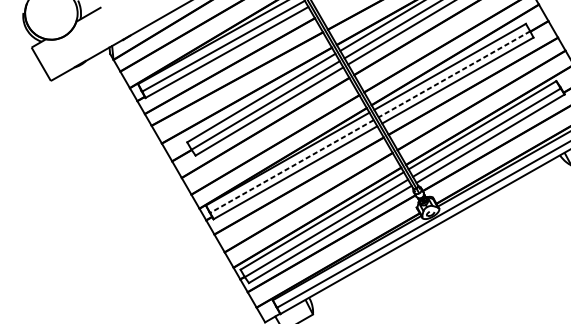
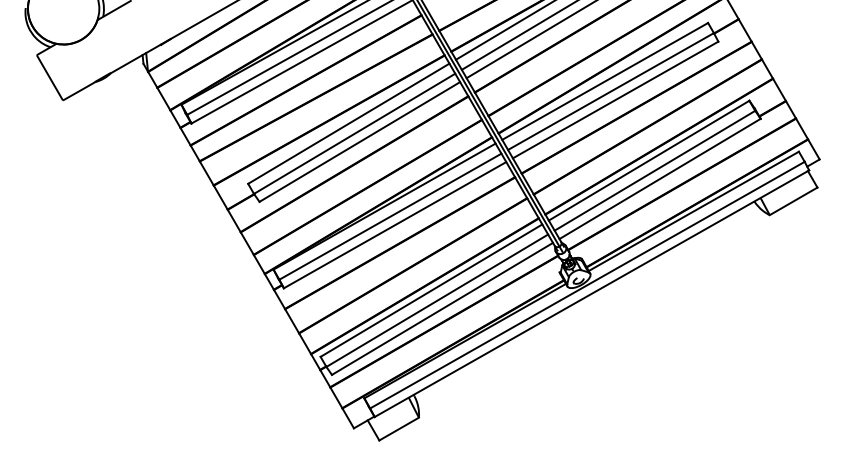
line: (454, 74) -> (610, 91), dashed -> solid
line: (292, 166) -> (390, 216), dashed -> solid

